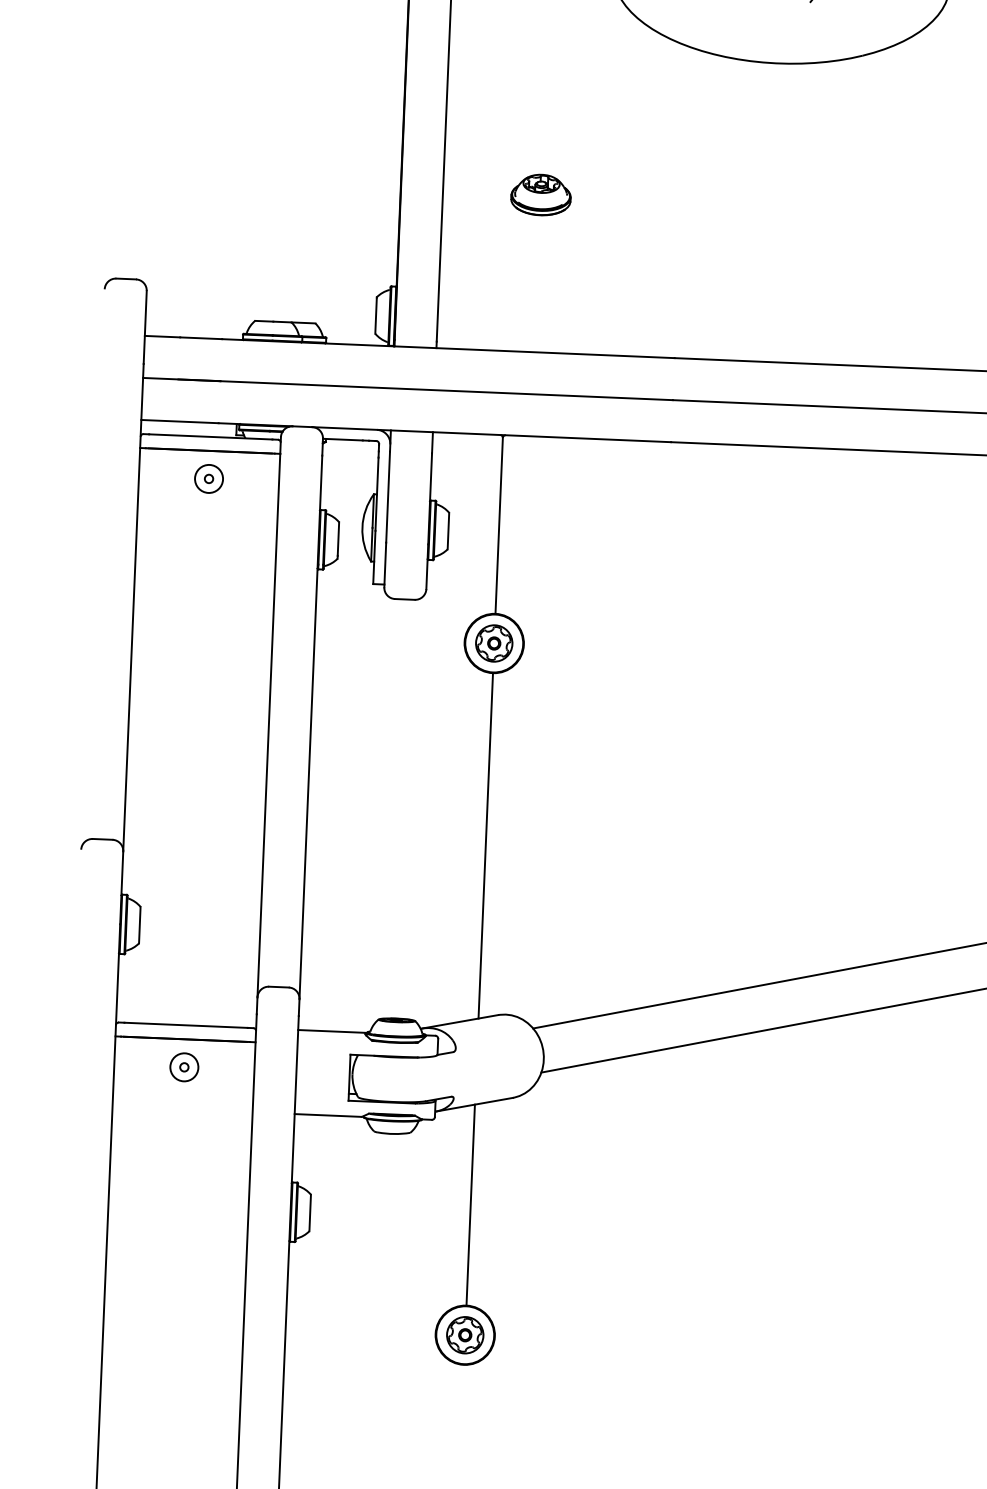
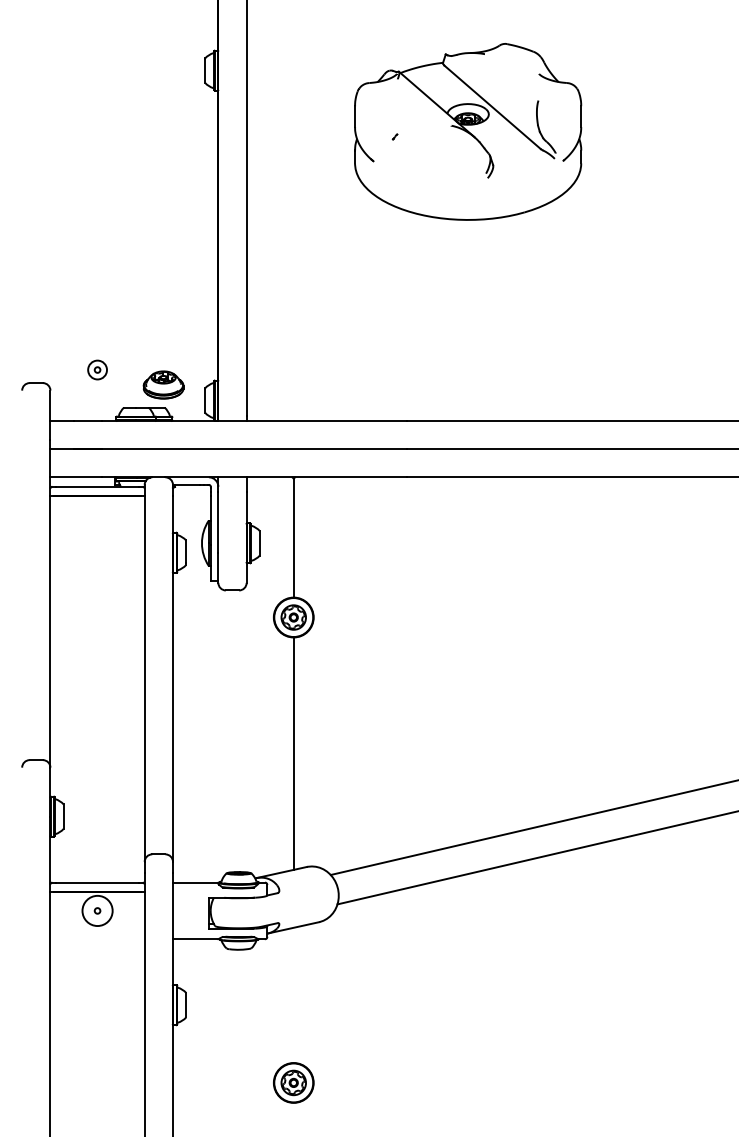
part: (540, 194) -> (163, 384), moved
part: (208, 478) -> (97, 369), moved
circle: (184, 1066) -> (97, 910), size x1.6
line: (470, 1205) -> (293, 995), removed

